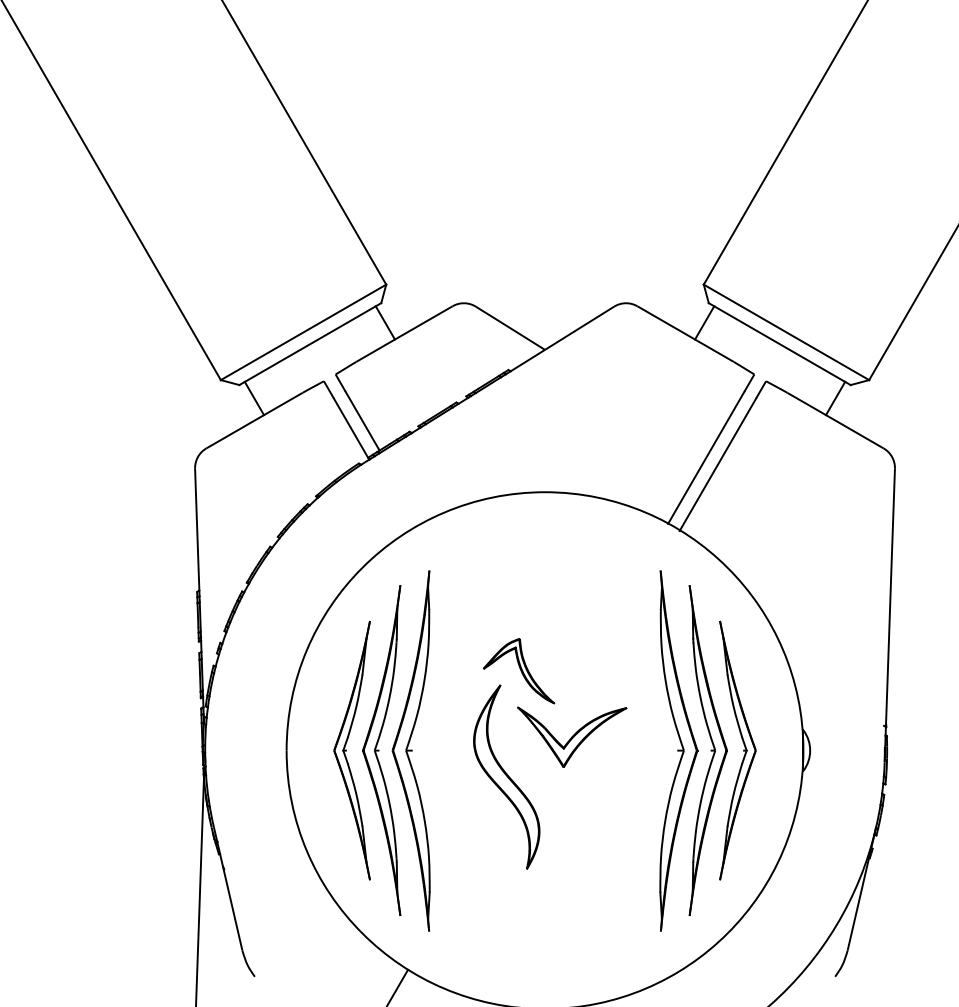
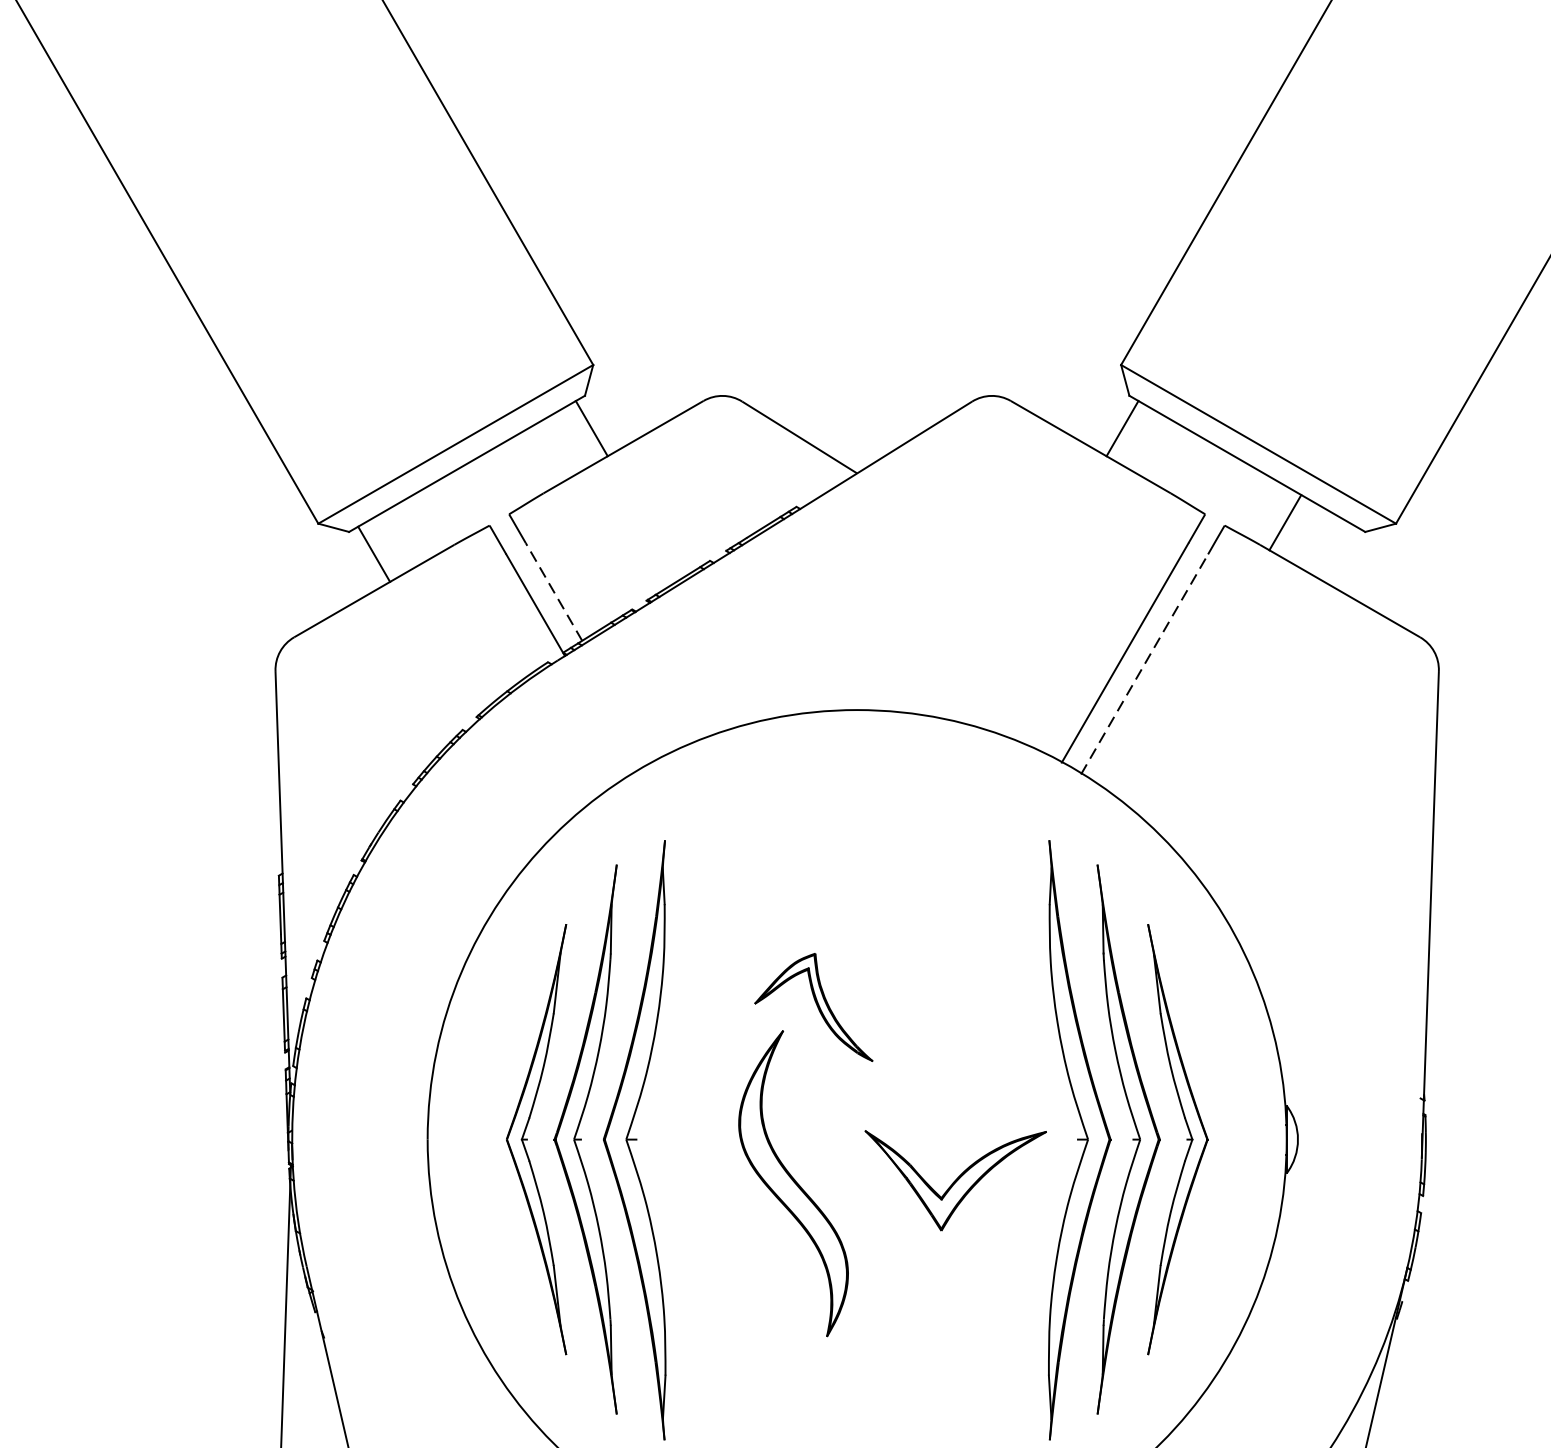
line: (835, 398) -> (1285, 522), moved
line: (362, 421) -> (553, 592), solid -> dashed
line: (718, 464) -> (1145, 663), solid -> dashed
part: (572, 736) -> (956, 1179), moved

